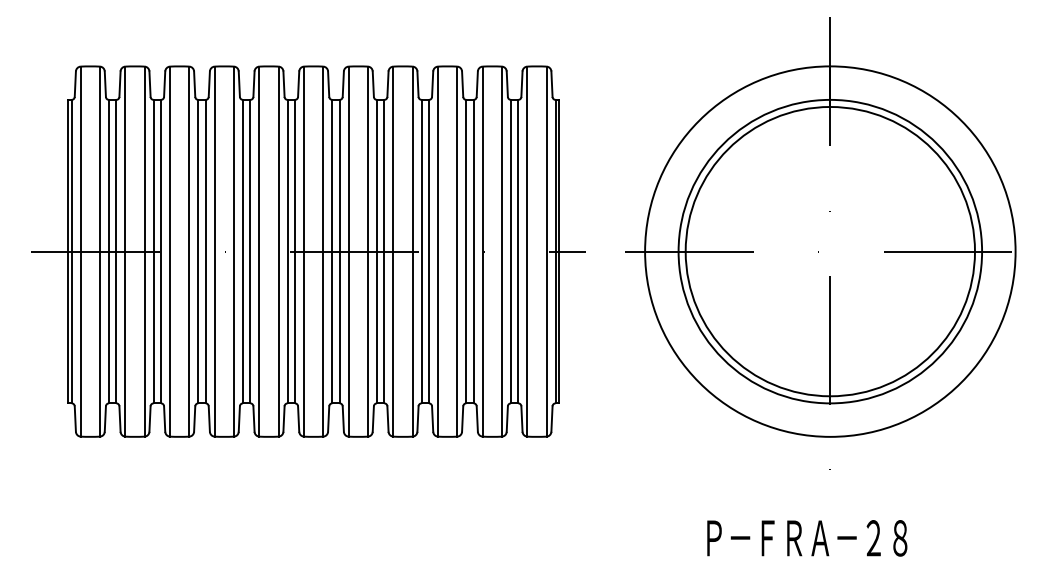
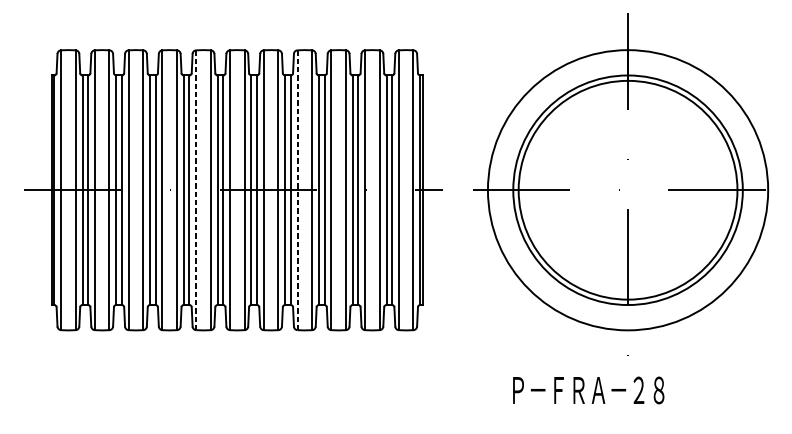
line: (259, 252) -> (196, 190), solid -> dashed
line: (393, 252) -> (297, 190), solid -> dashed
text: (807, 538) -> (588, 390), moved

